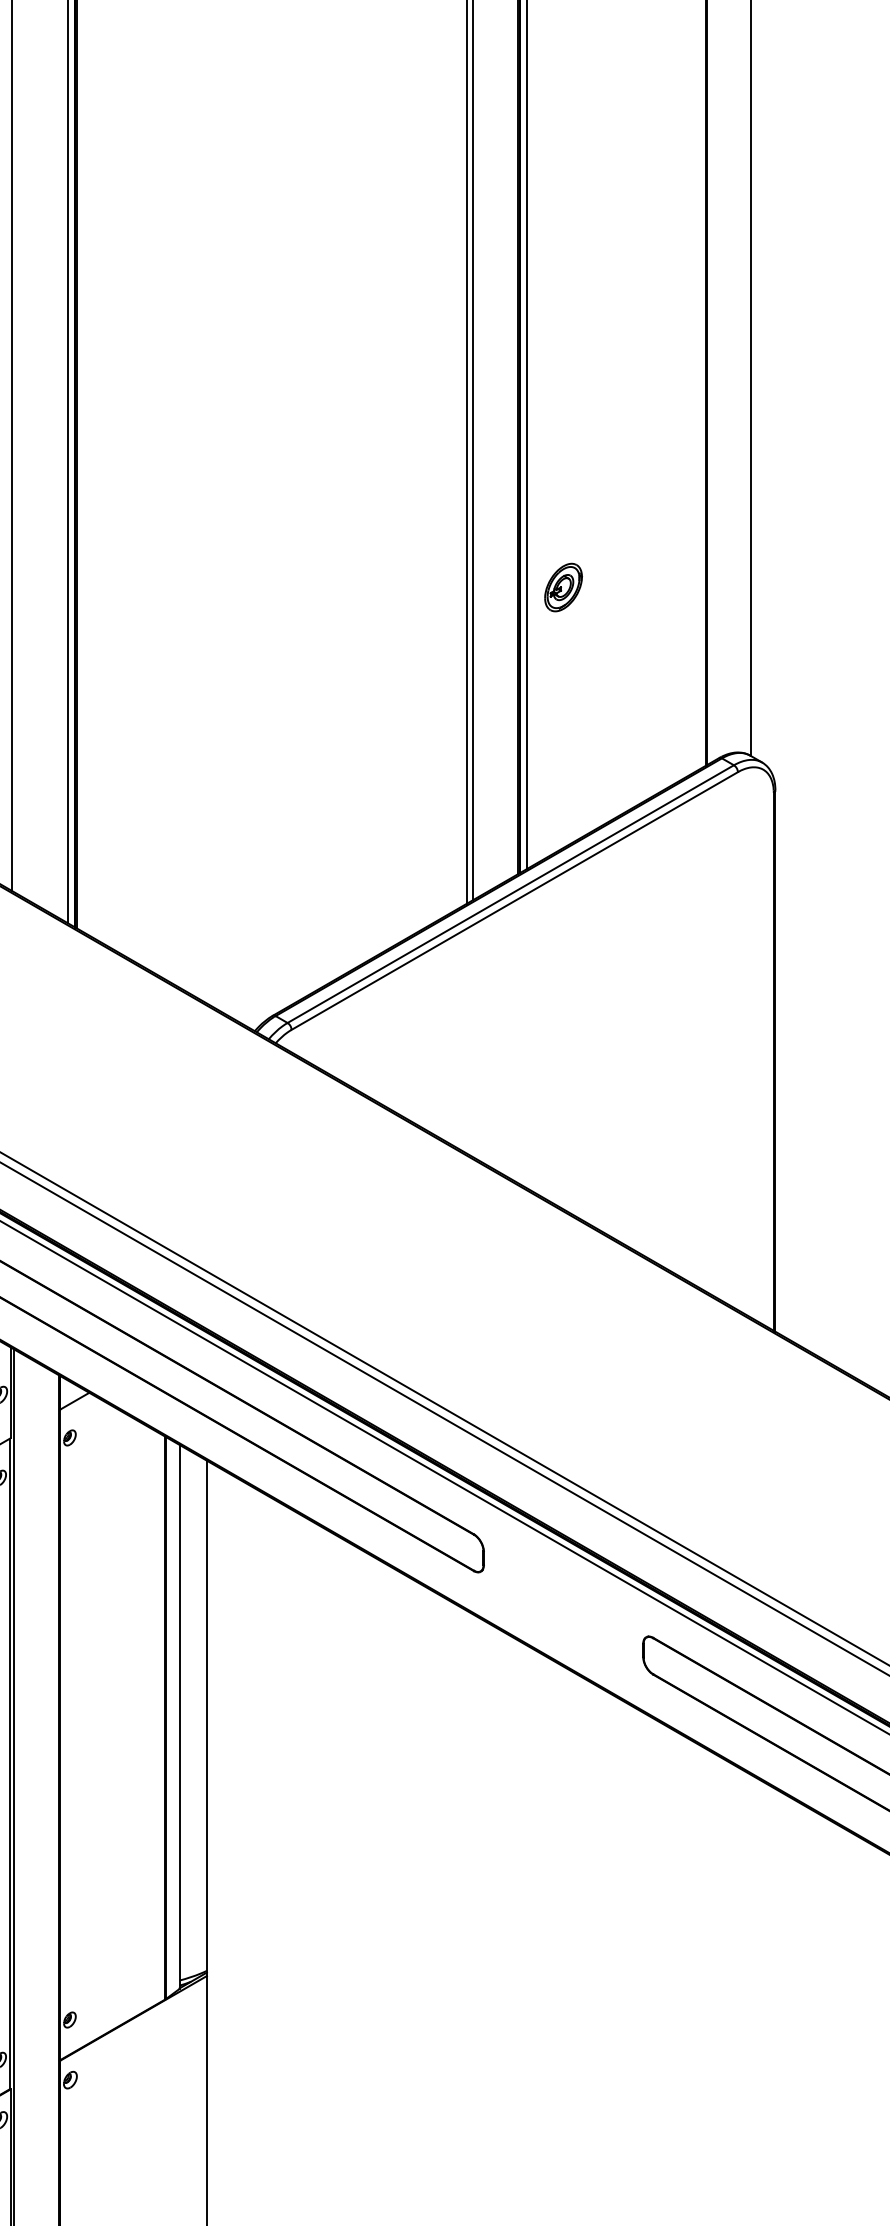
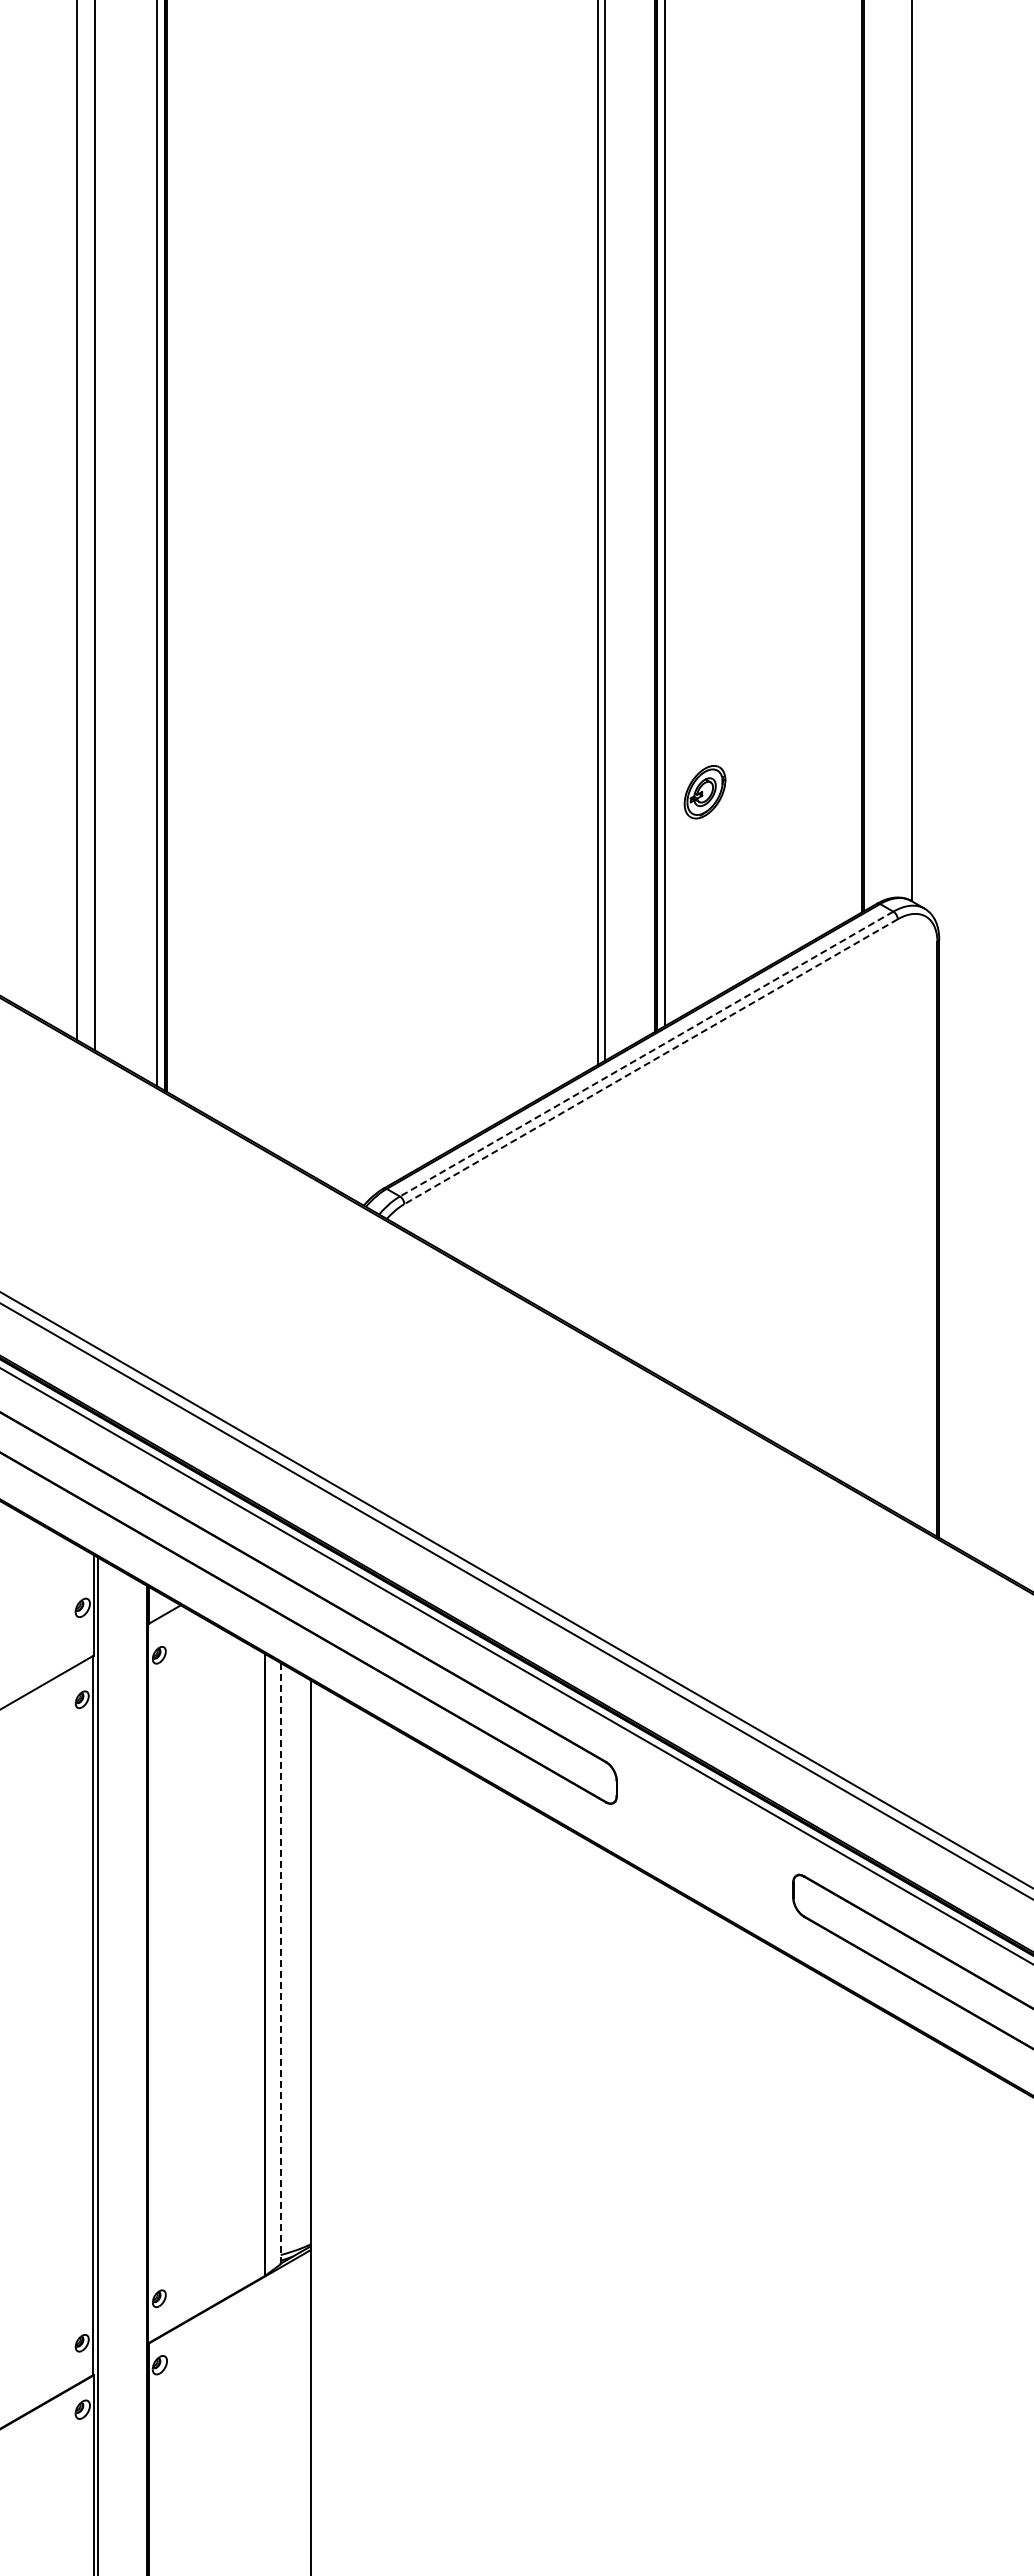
part: (563, 587) -> (704, 792), moved
line: (510, 894) -> (646, 1054), solid -> dashed
line: (515, 900) -> (651, 1061), solid -> dashed
line: (179, 1716) -> (280, 1963), solid -> dashed

